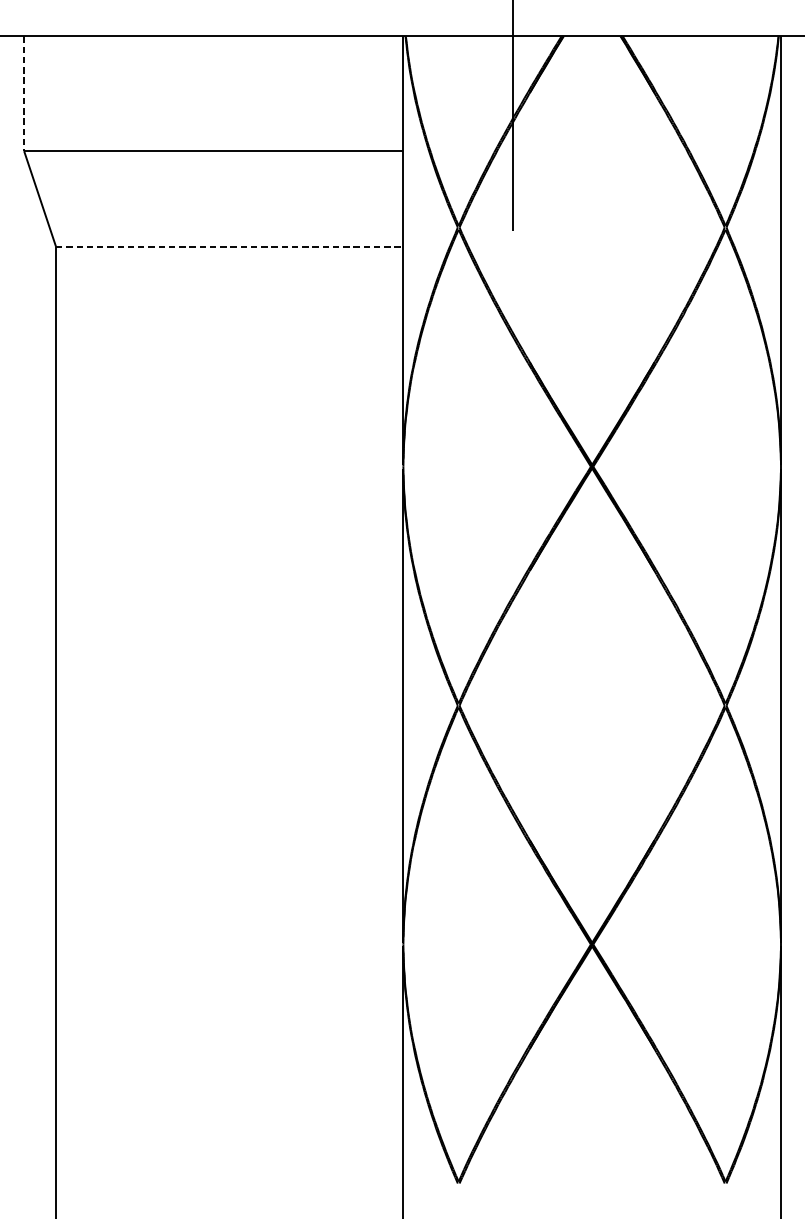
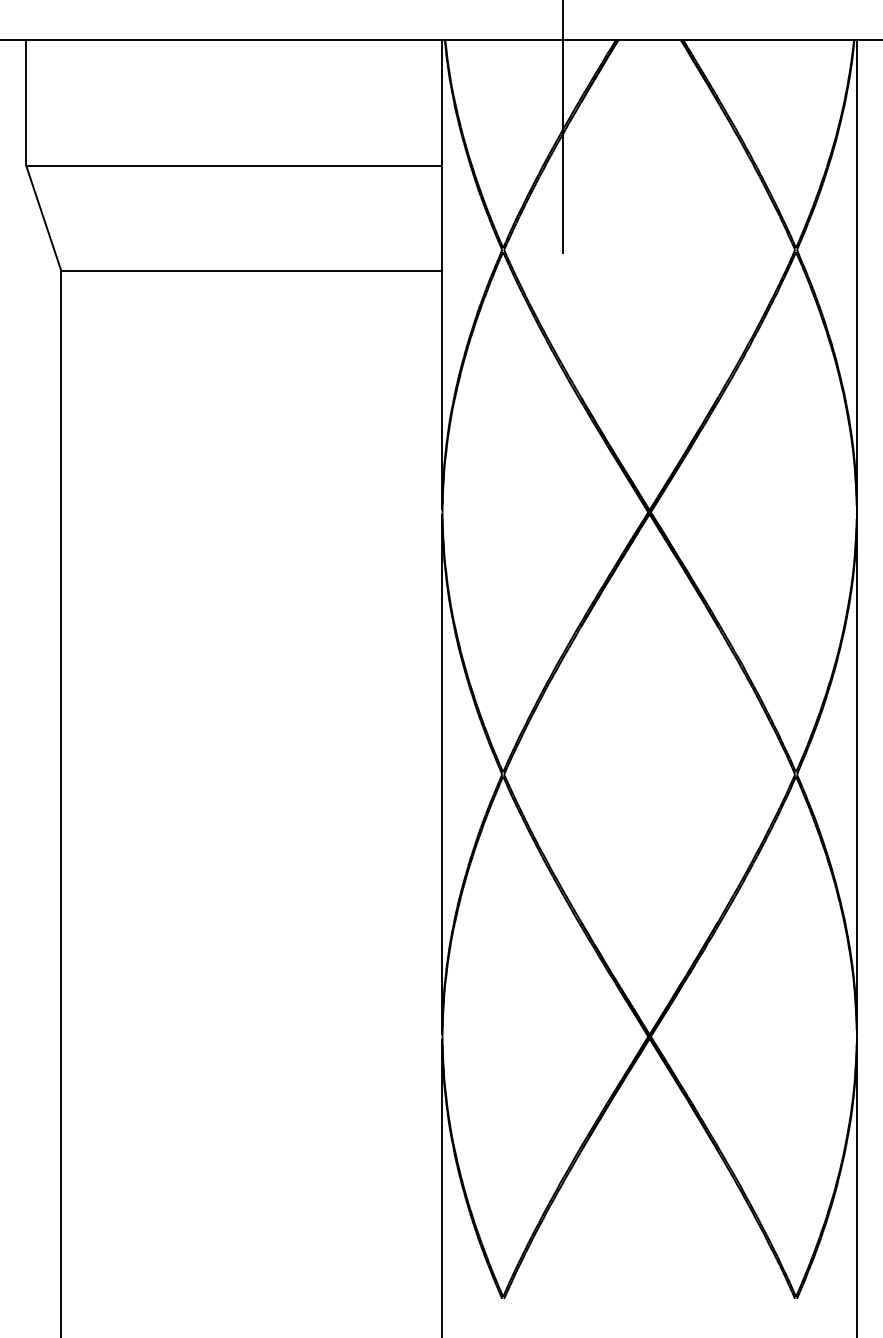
line: (24, 94) -> (26, 103), dashed -> solid
line: (229, 247) -> (251, 271), dashed -> solid

